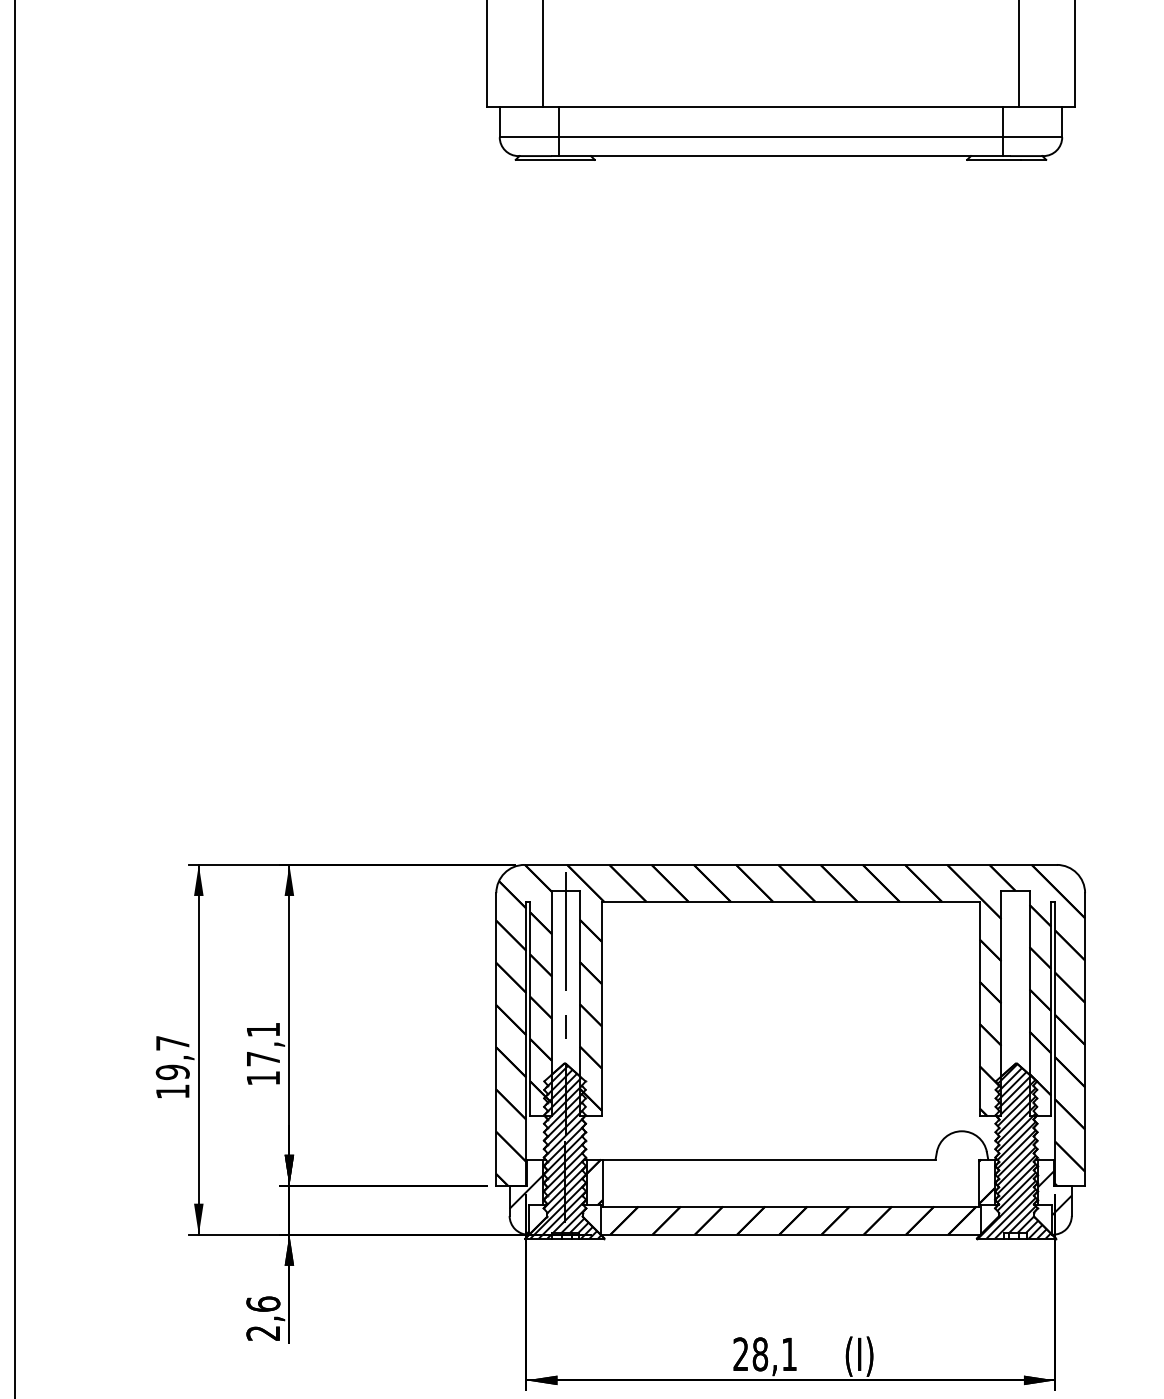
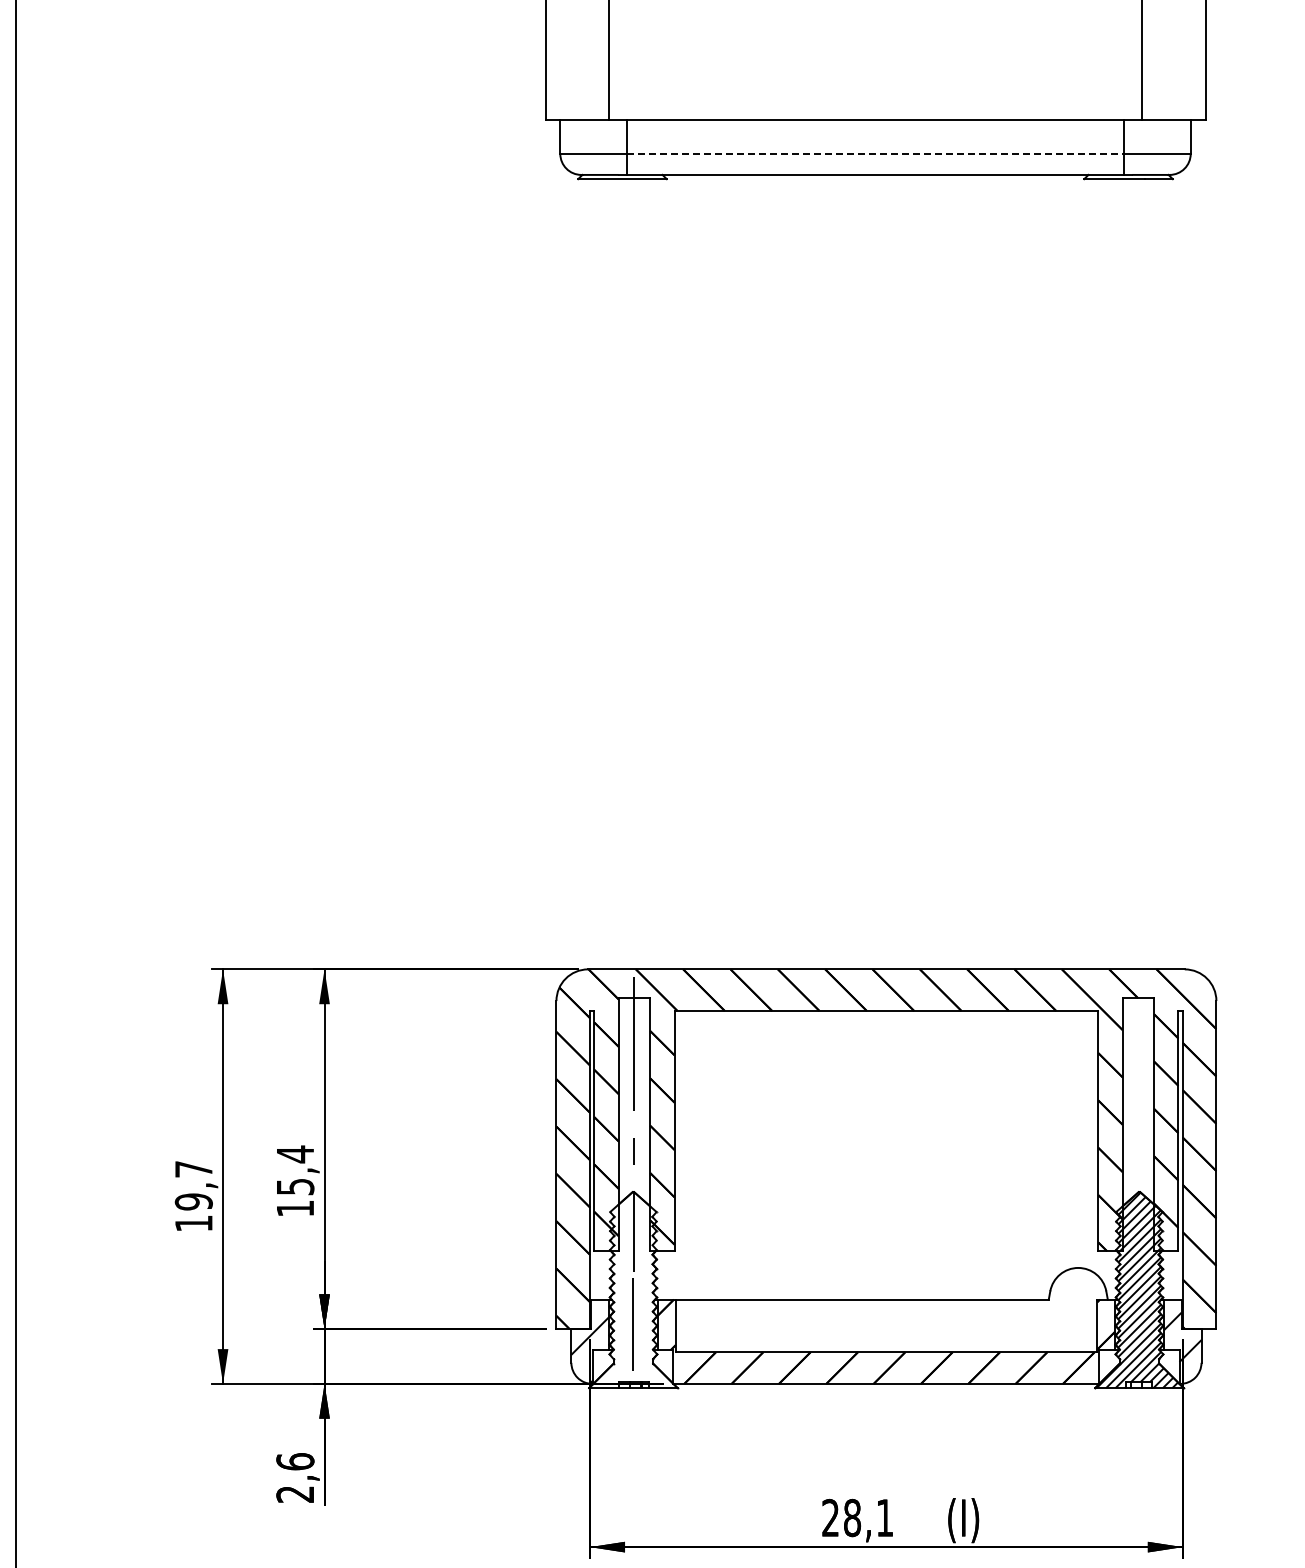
line: (780, 136) -> (875, 153), solid -> dashed
text: (263, 1044) -> (295, 1170), 17,1 -> 15,4
hatch: (565, 1152) -> (634, 1291), removed

